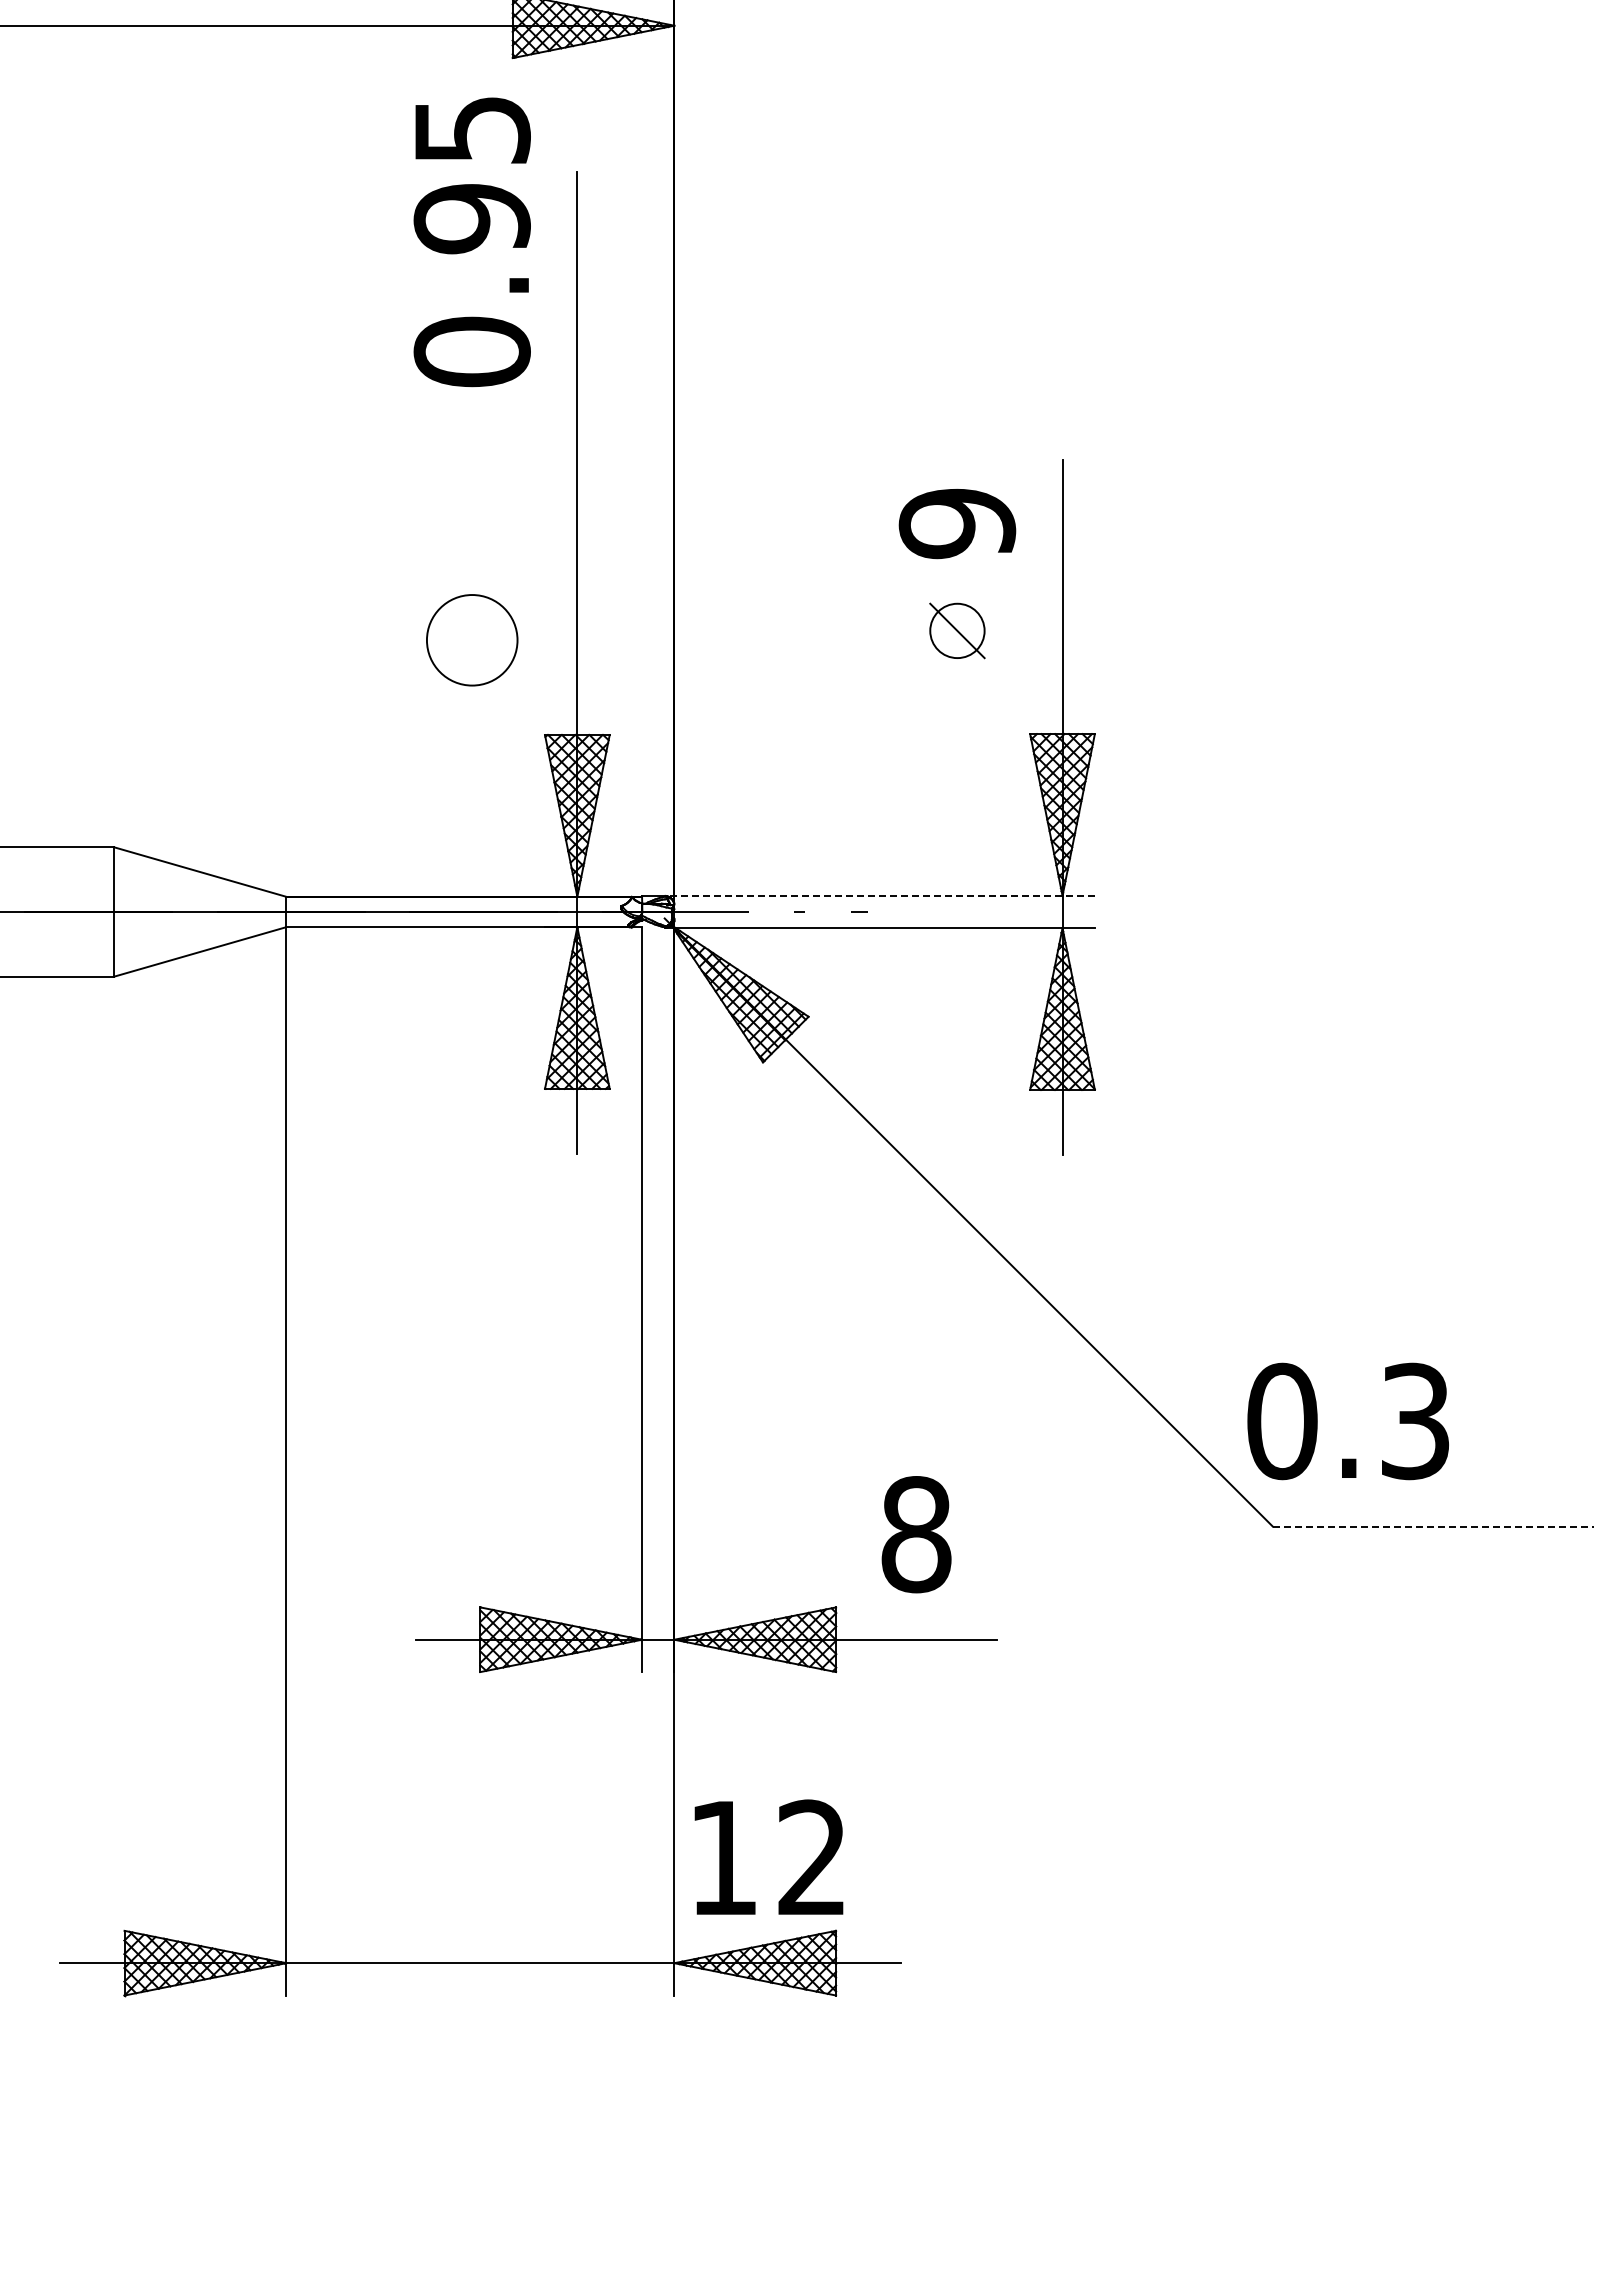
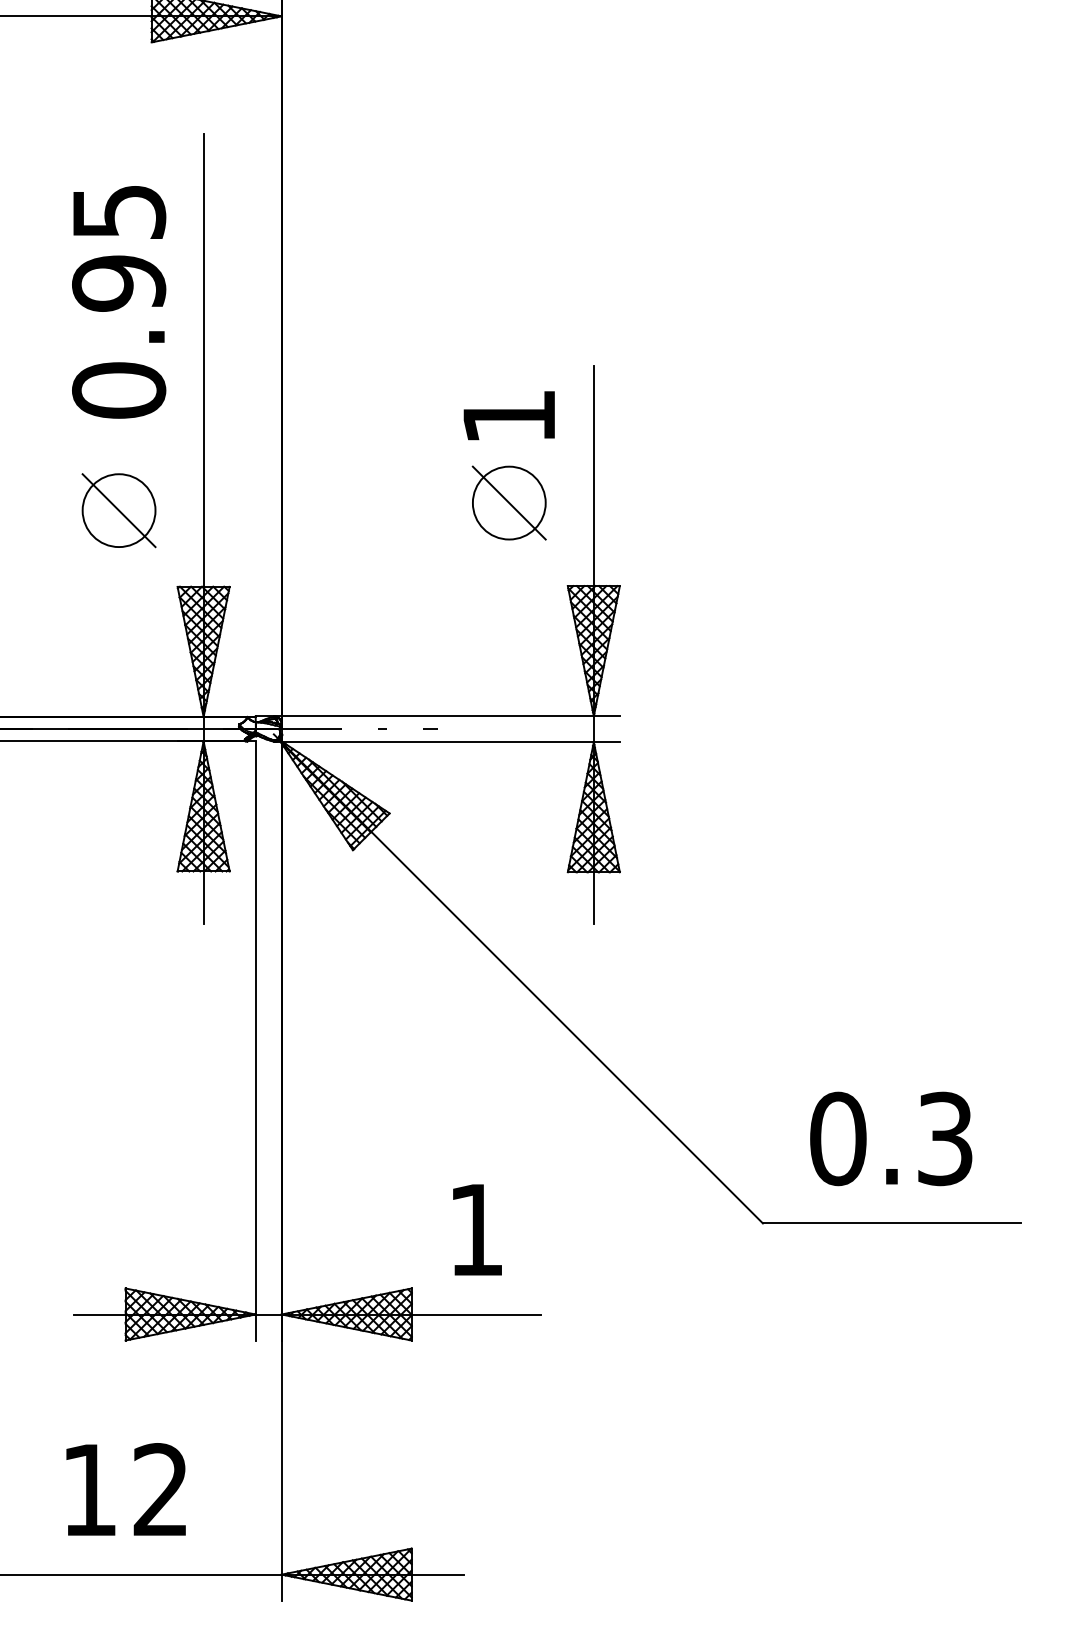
text: (471, 242) -> (118, 302), moved
text: (957, 523) -> (509, 416), 9 -> 1
part: (957, 630) -> (509, 502), size x1.67
line: (471, 640) -> (118, 510), added
line: (879, 895) -> (446, 715), dashed -> solid
text: (1347, 1421) -> (890, 1138), moved
line: (1433, 1526) -> (892, 1223), dashed -> solid
text: (916, 1534) -> (476, 1229), 8 -> 1
text: (768, 1856) -> (125, 1488), moved

